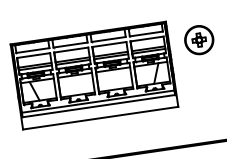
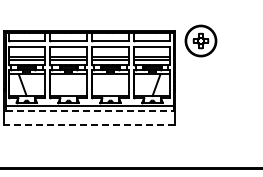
part: (198, 39) -> (200, 40), moved
line: (98, 106) -> (89, 111), solid -> dashed
line: (100, 118) -> (89, 124), solid -> dashed

